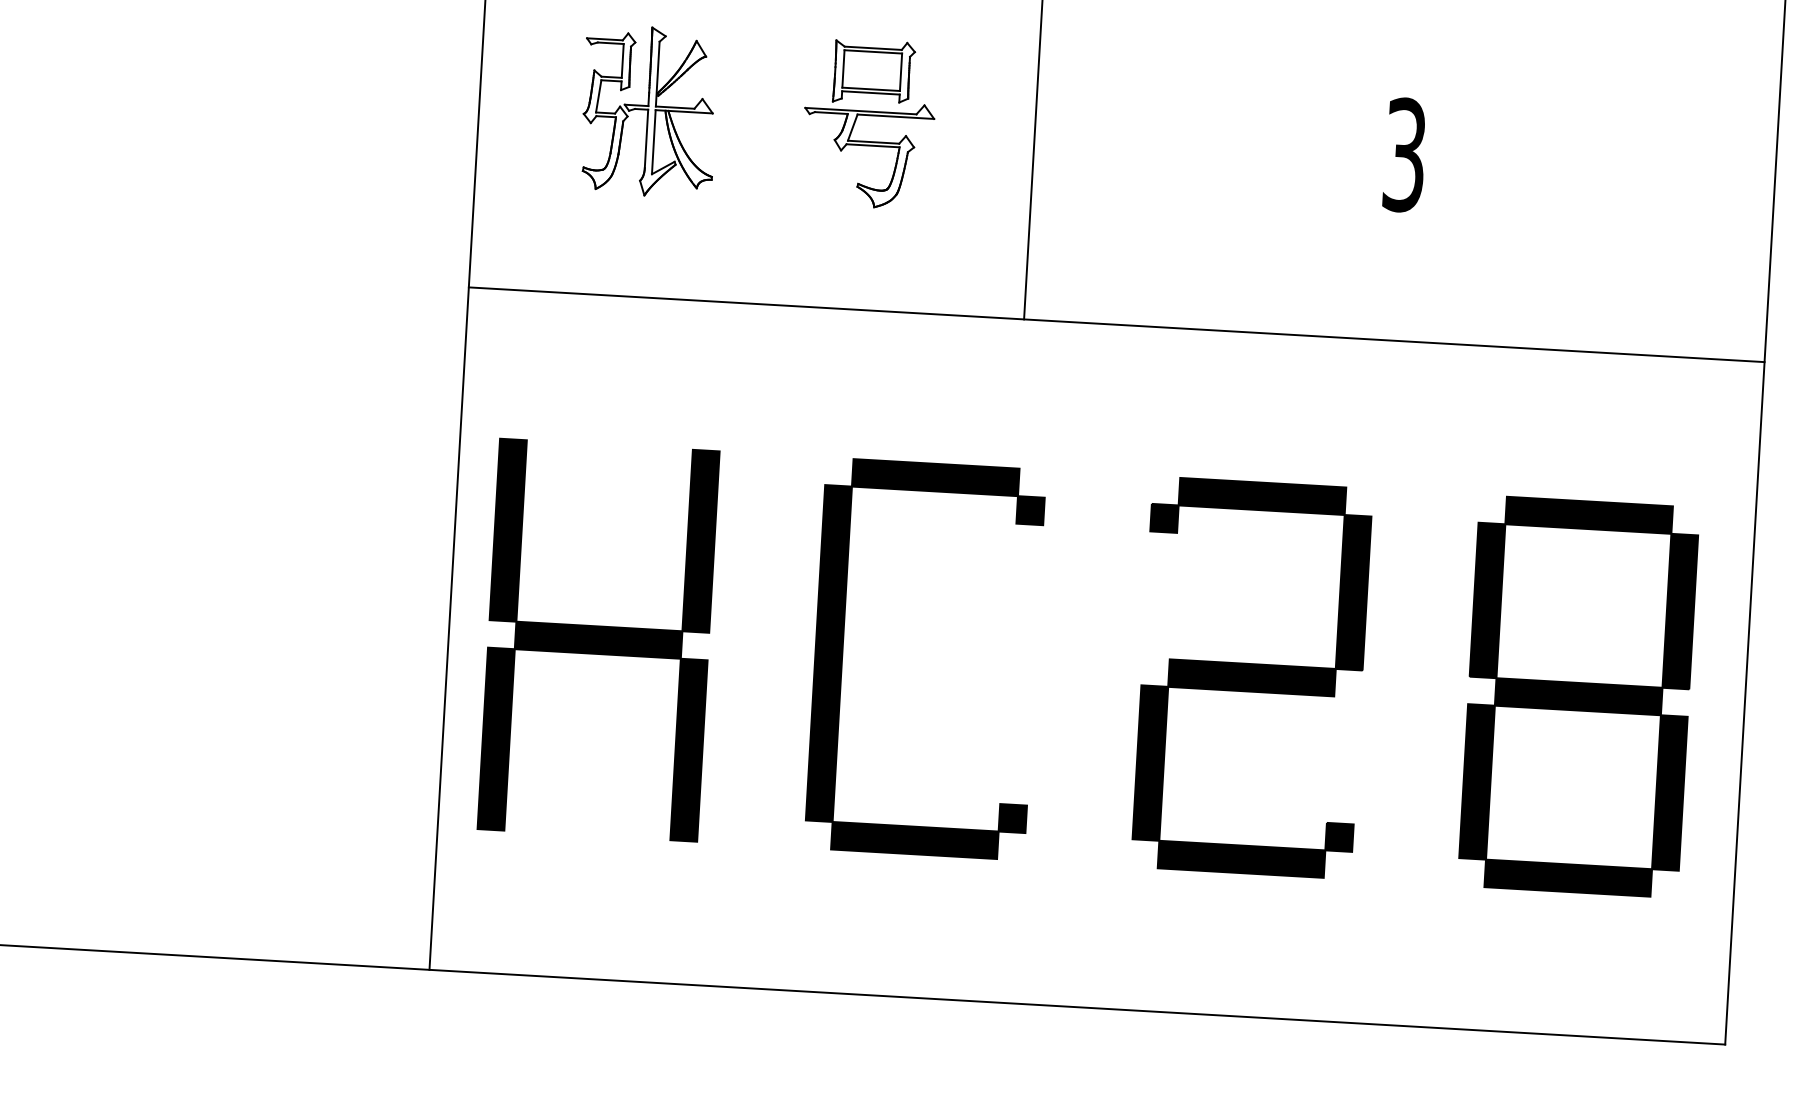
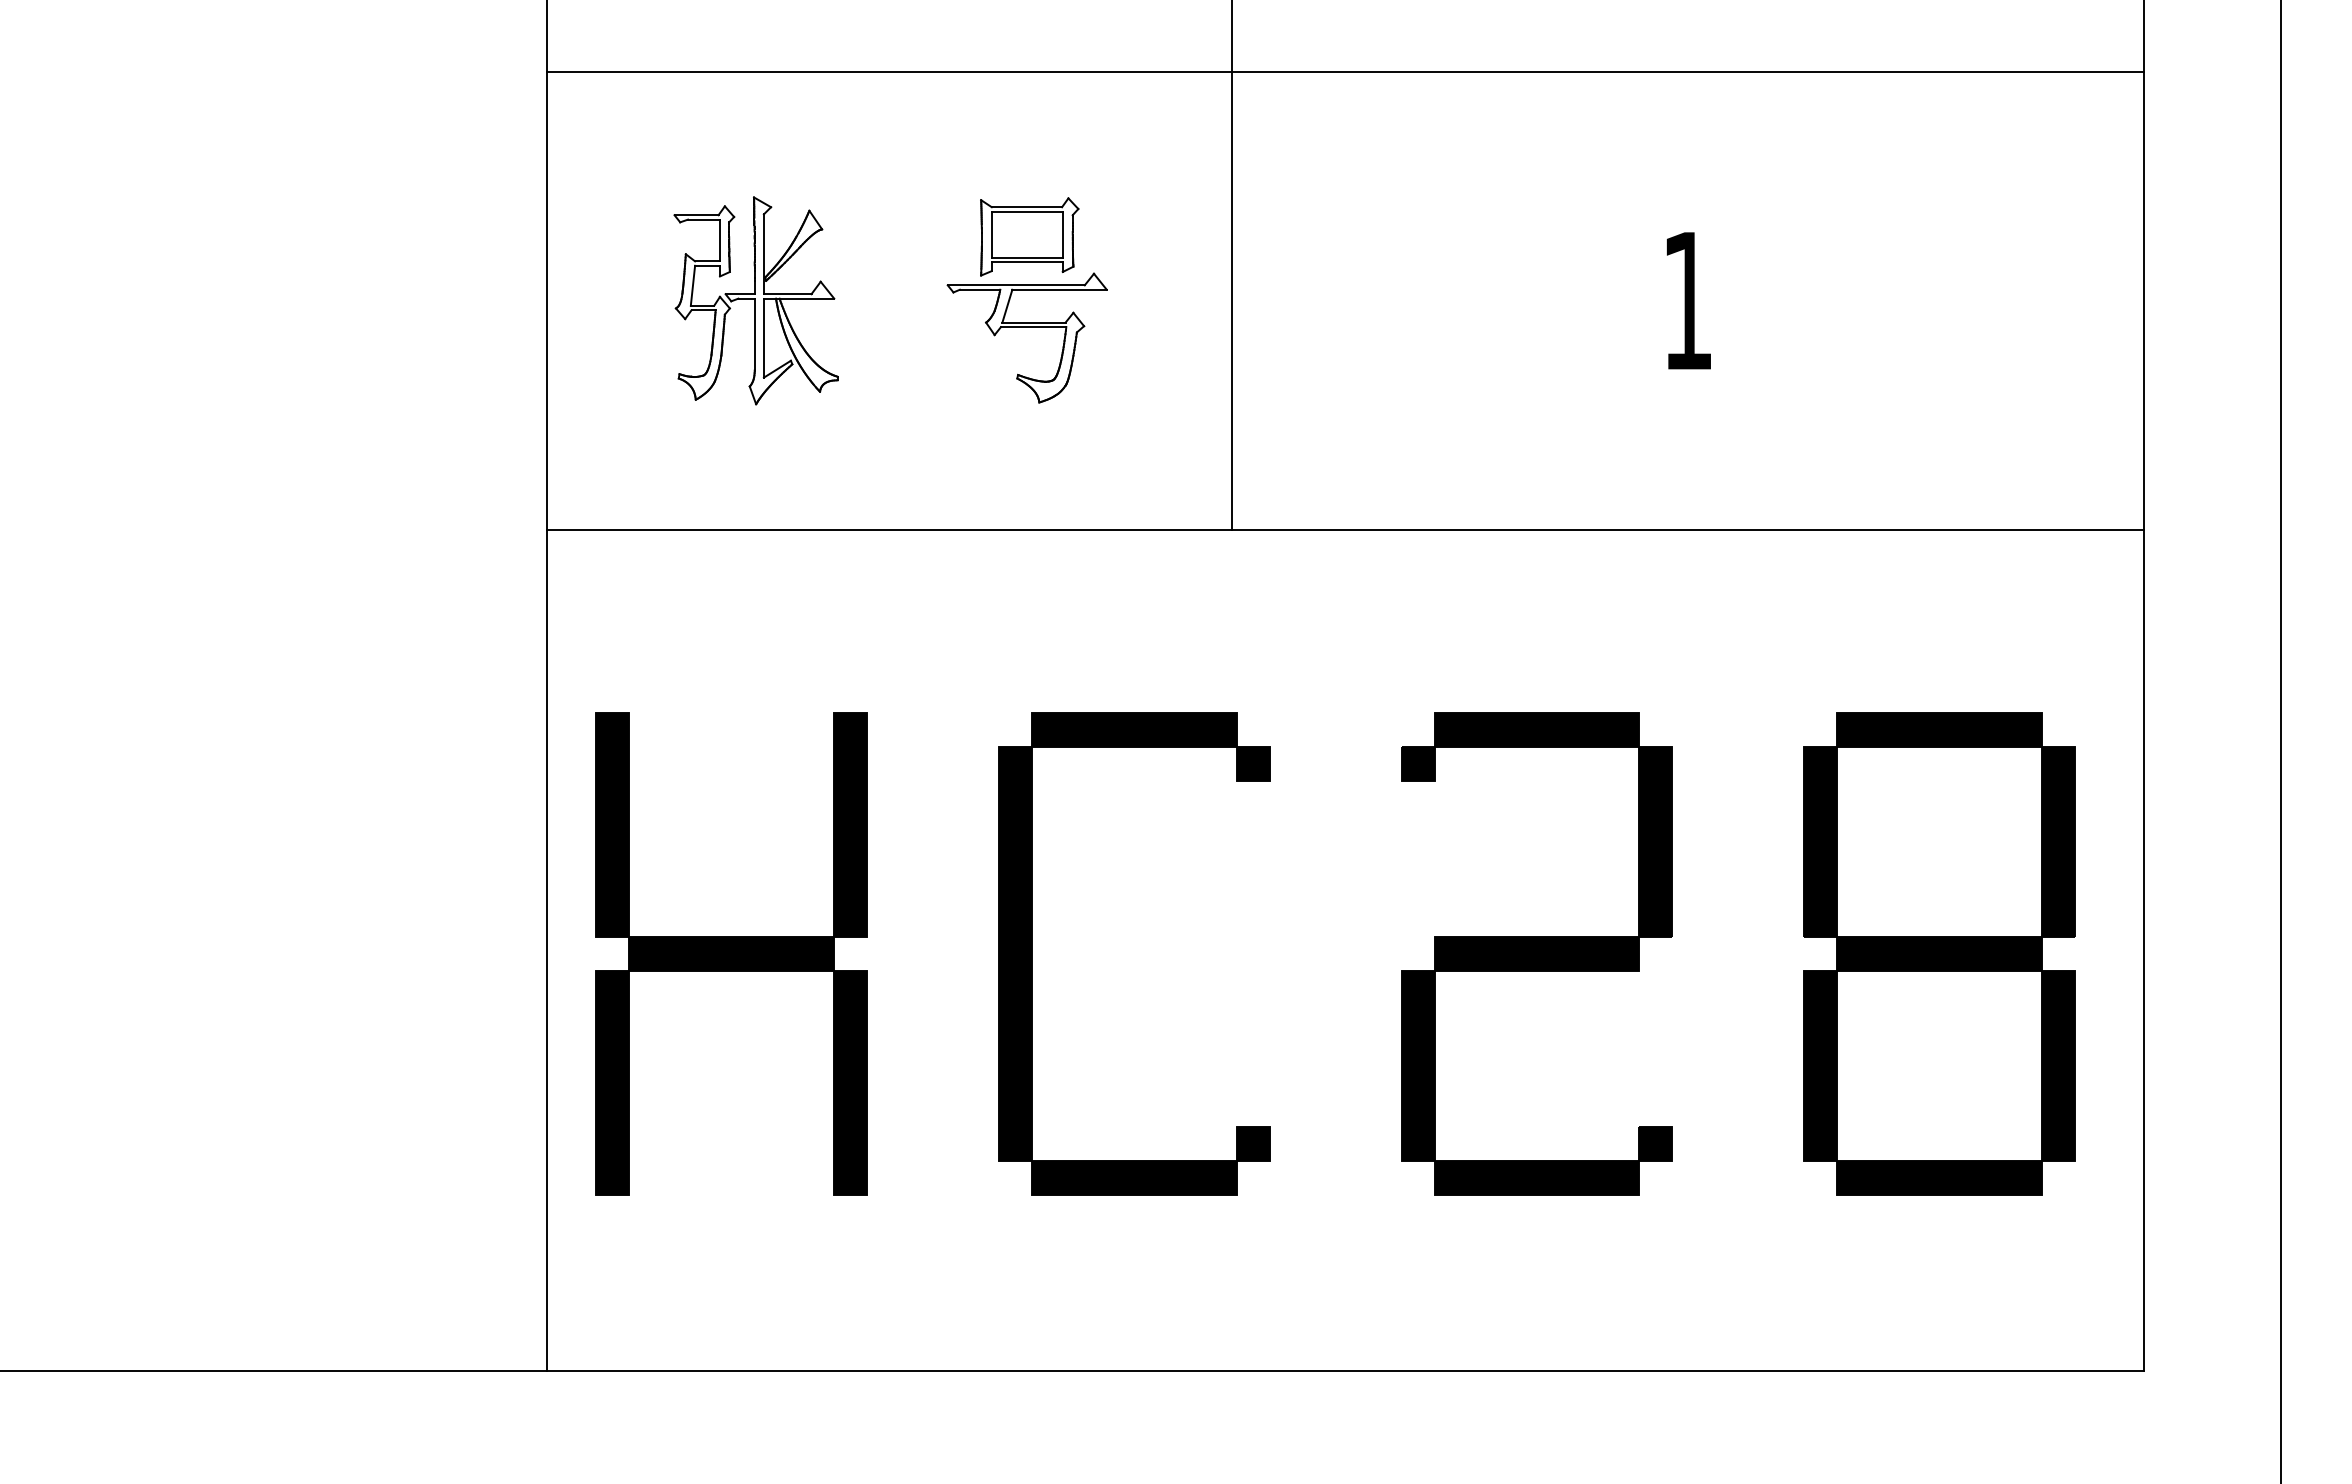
text: (1404, 154) -> (1687, 300), 3 -> 1

